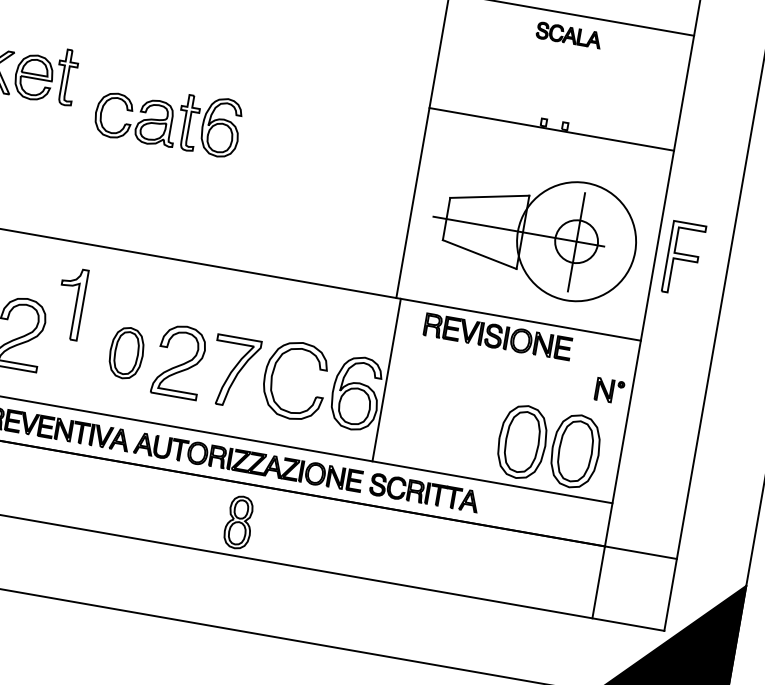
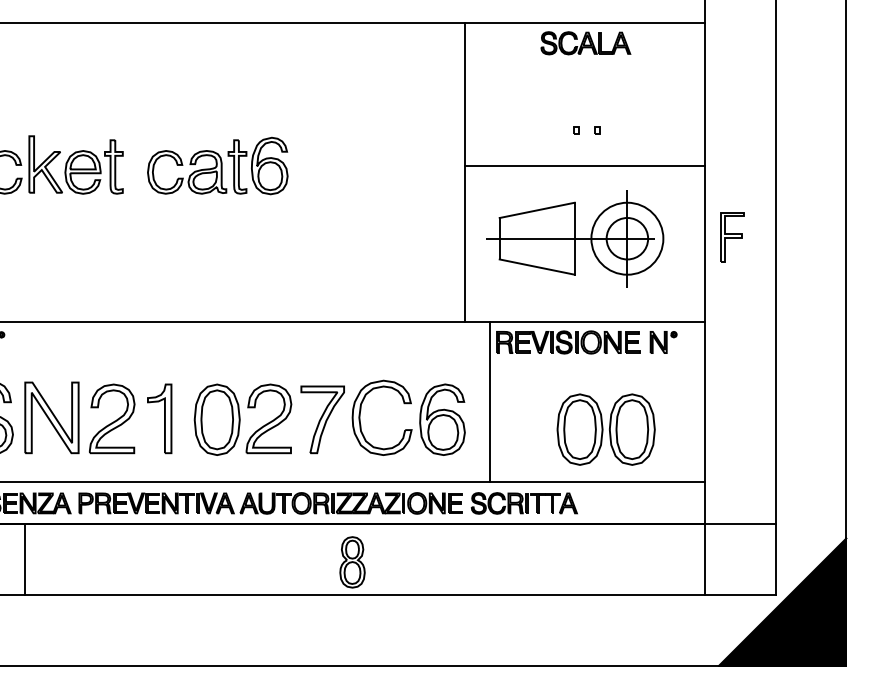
part: (568, 35) -> (585, 43), size x1.43
part: (168, 117) -> (217, 165), moved
line: (551, 128) -> (584, 165), moved
circle: (576, 241) -> (627, 238), size x0.62
part: (683, 259) -> (732, 237), size x0.71
part: (70, 303) -> (159, 418), moved
part: (126, 352) -> (216, 419), size x1.43
line: (386, 379) -> (490, 401), moved
part: (609, 390) -> (663, 342), moved
part: (548, 446) -> (605, 429), moved

